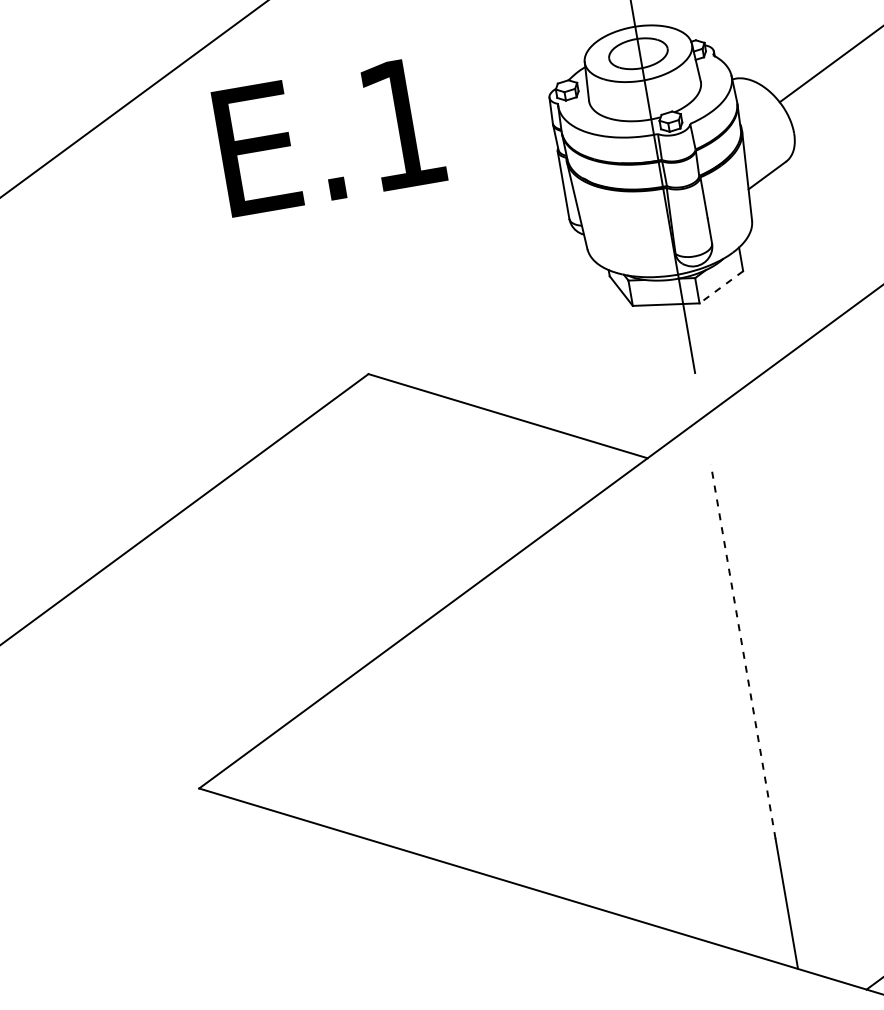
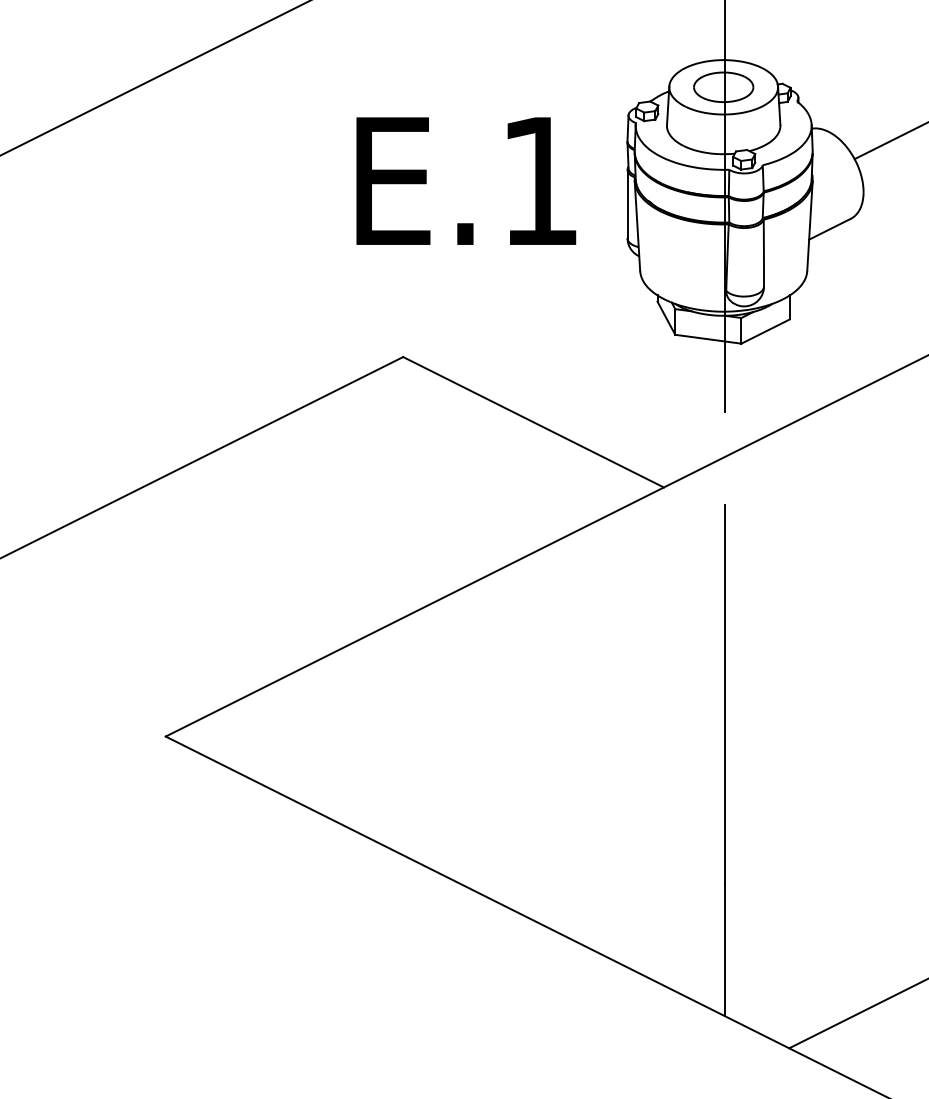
text: (329, 135) -> (466, 180), moved
line: (721, 287) -> (765, 331), dashed -> solid
line: (743, 651) -> (725, 694), dashed -> solid

